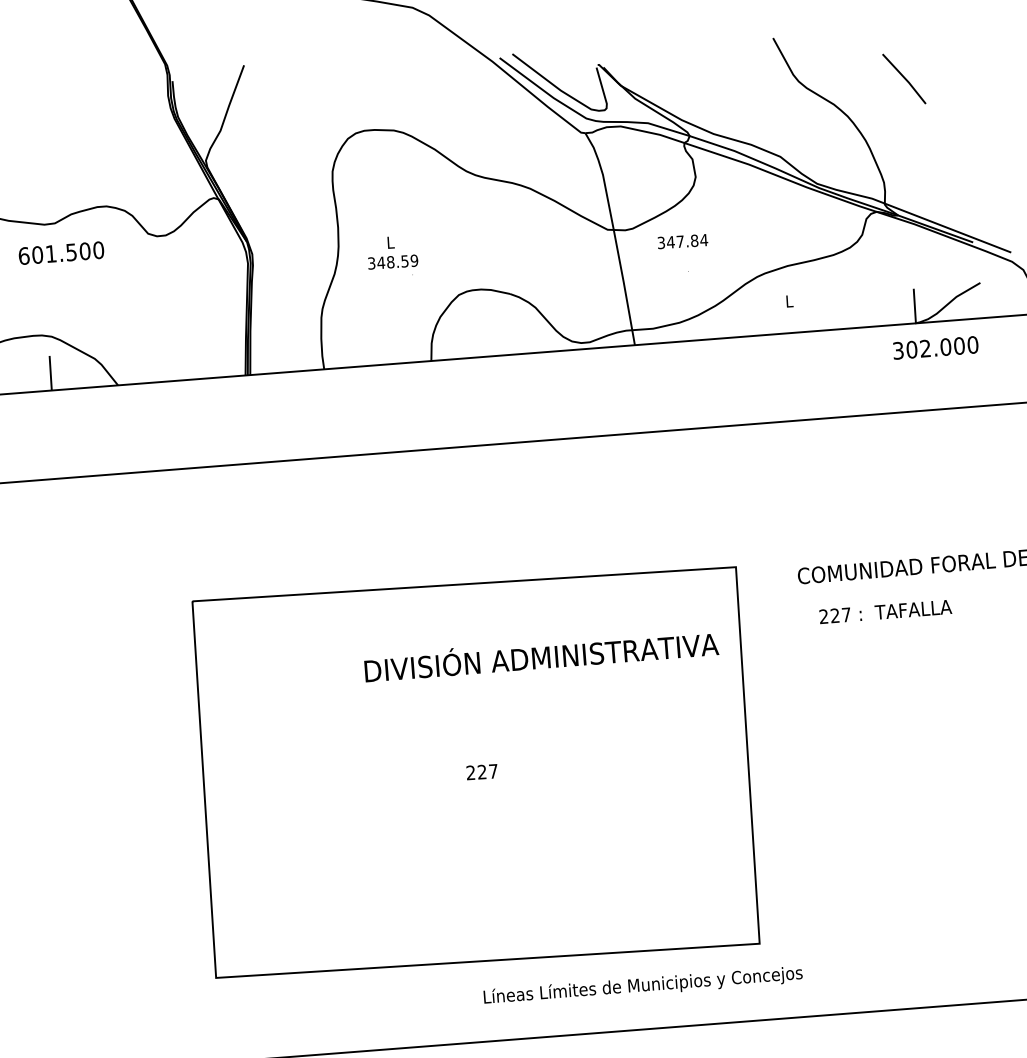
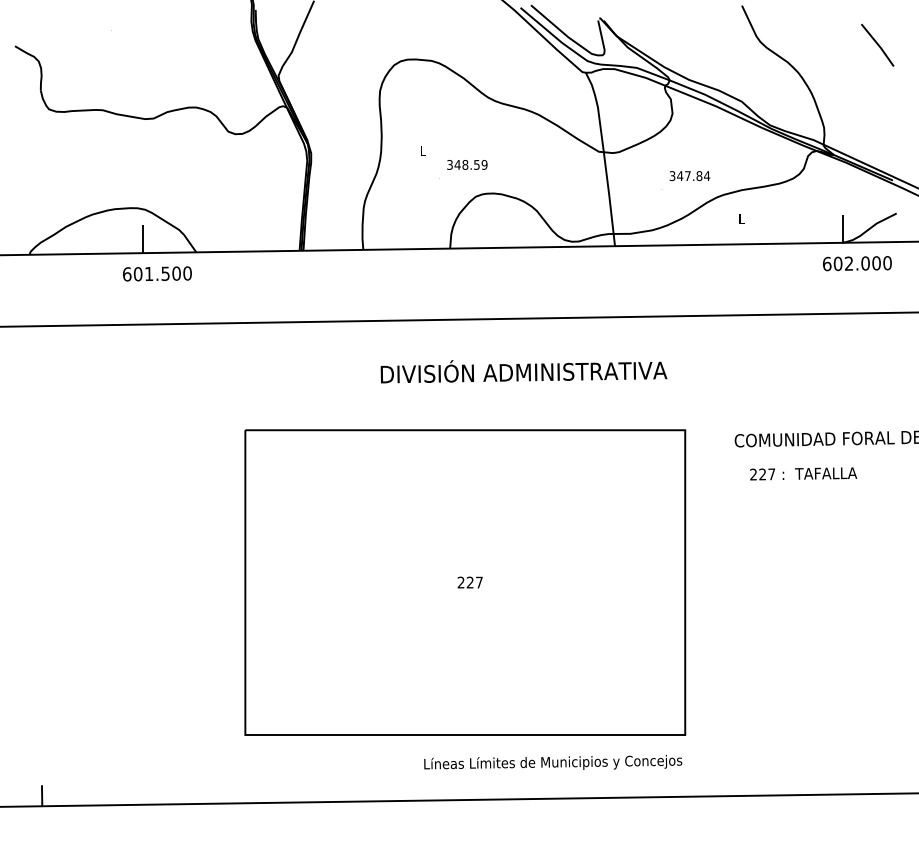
line: (904, 78) -> (877, 44), moved
text: (682, 242) -> (689, 176), moved
text: (61, 252) -> (157, 273), moved
text: (393, 261) -> (467, 164), moved
text: (898, 350) -> (827, 263), 302.000 -> 602.000
text: (540, 656) -> (523, 371), moved
text: (643, 985) -> (553, 762), moved

